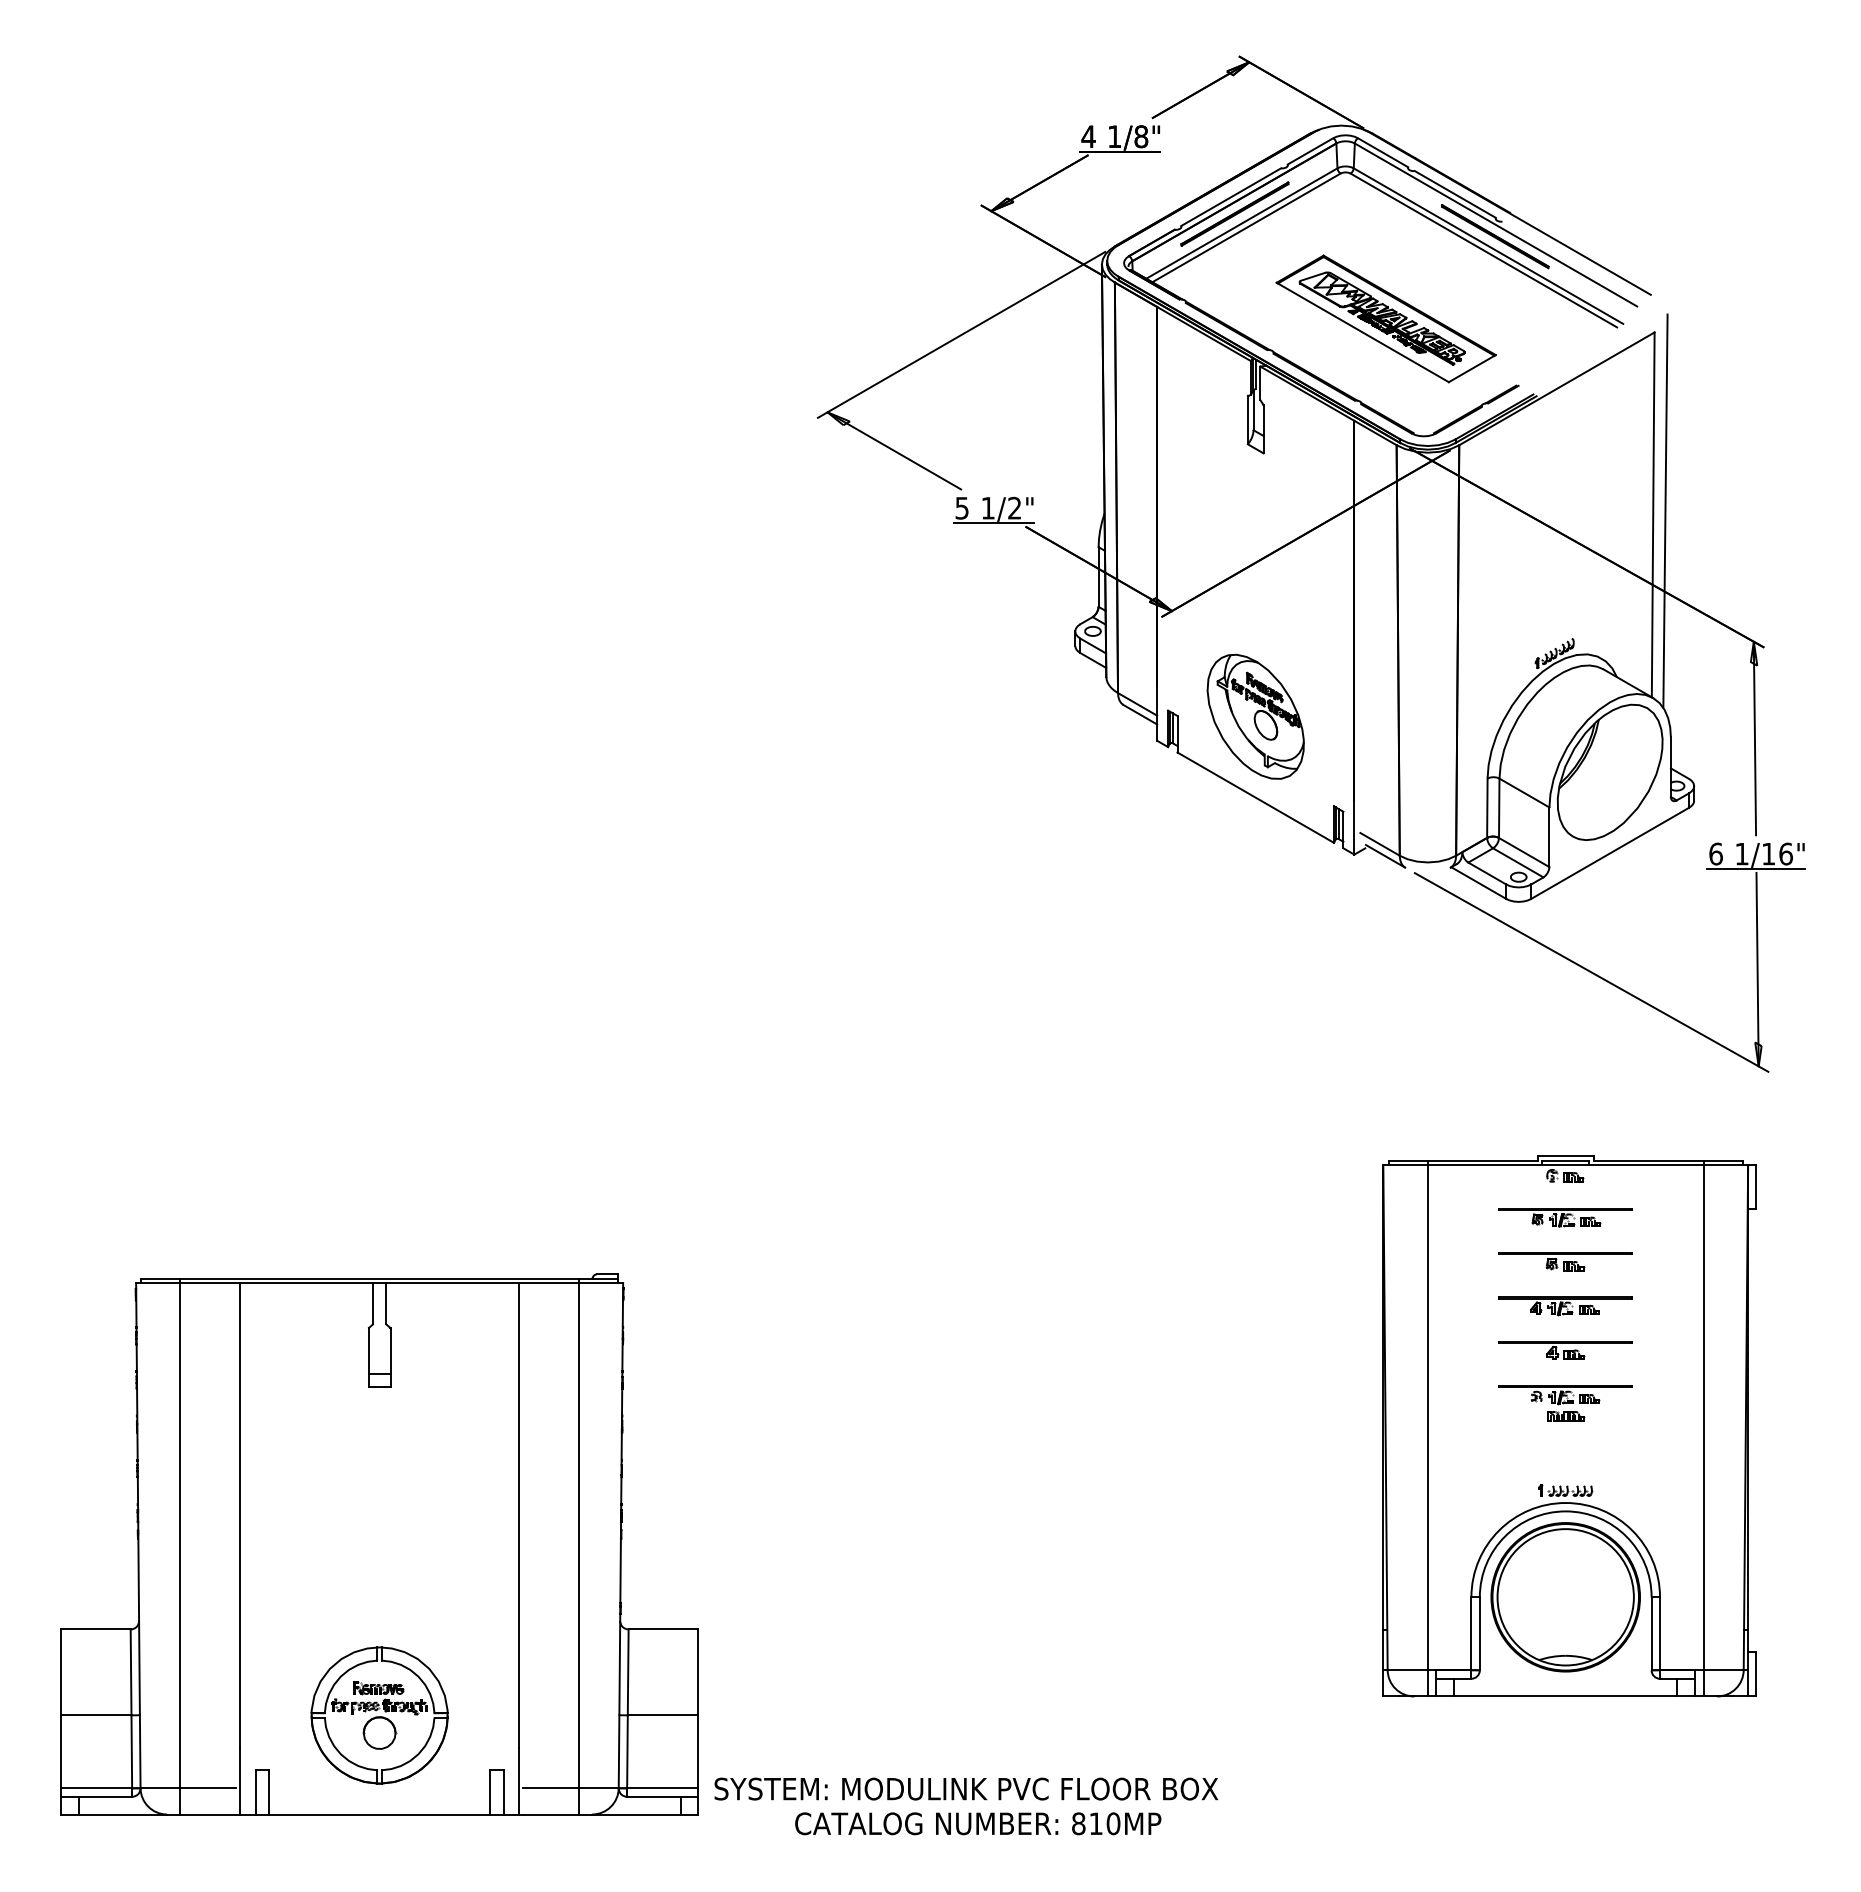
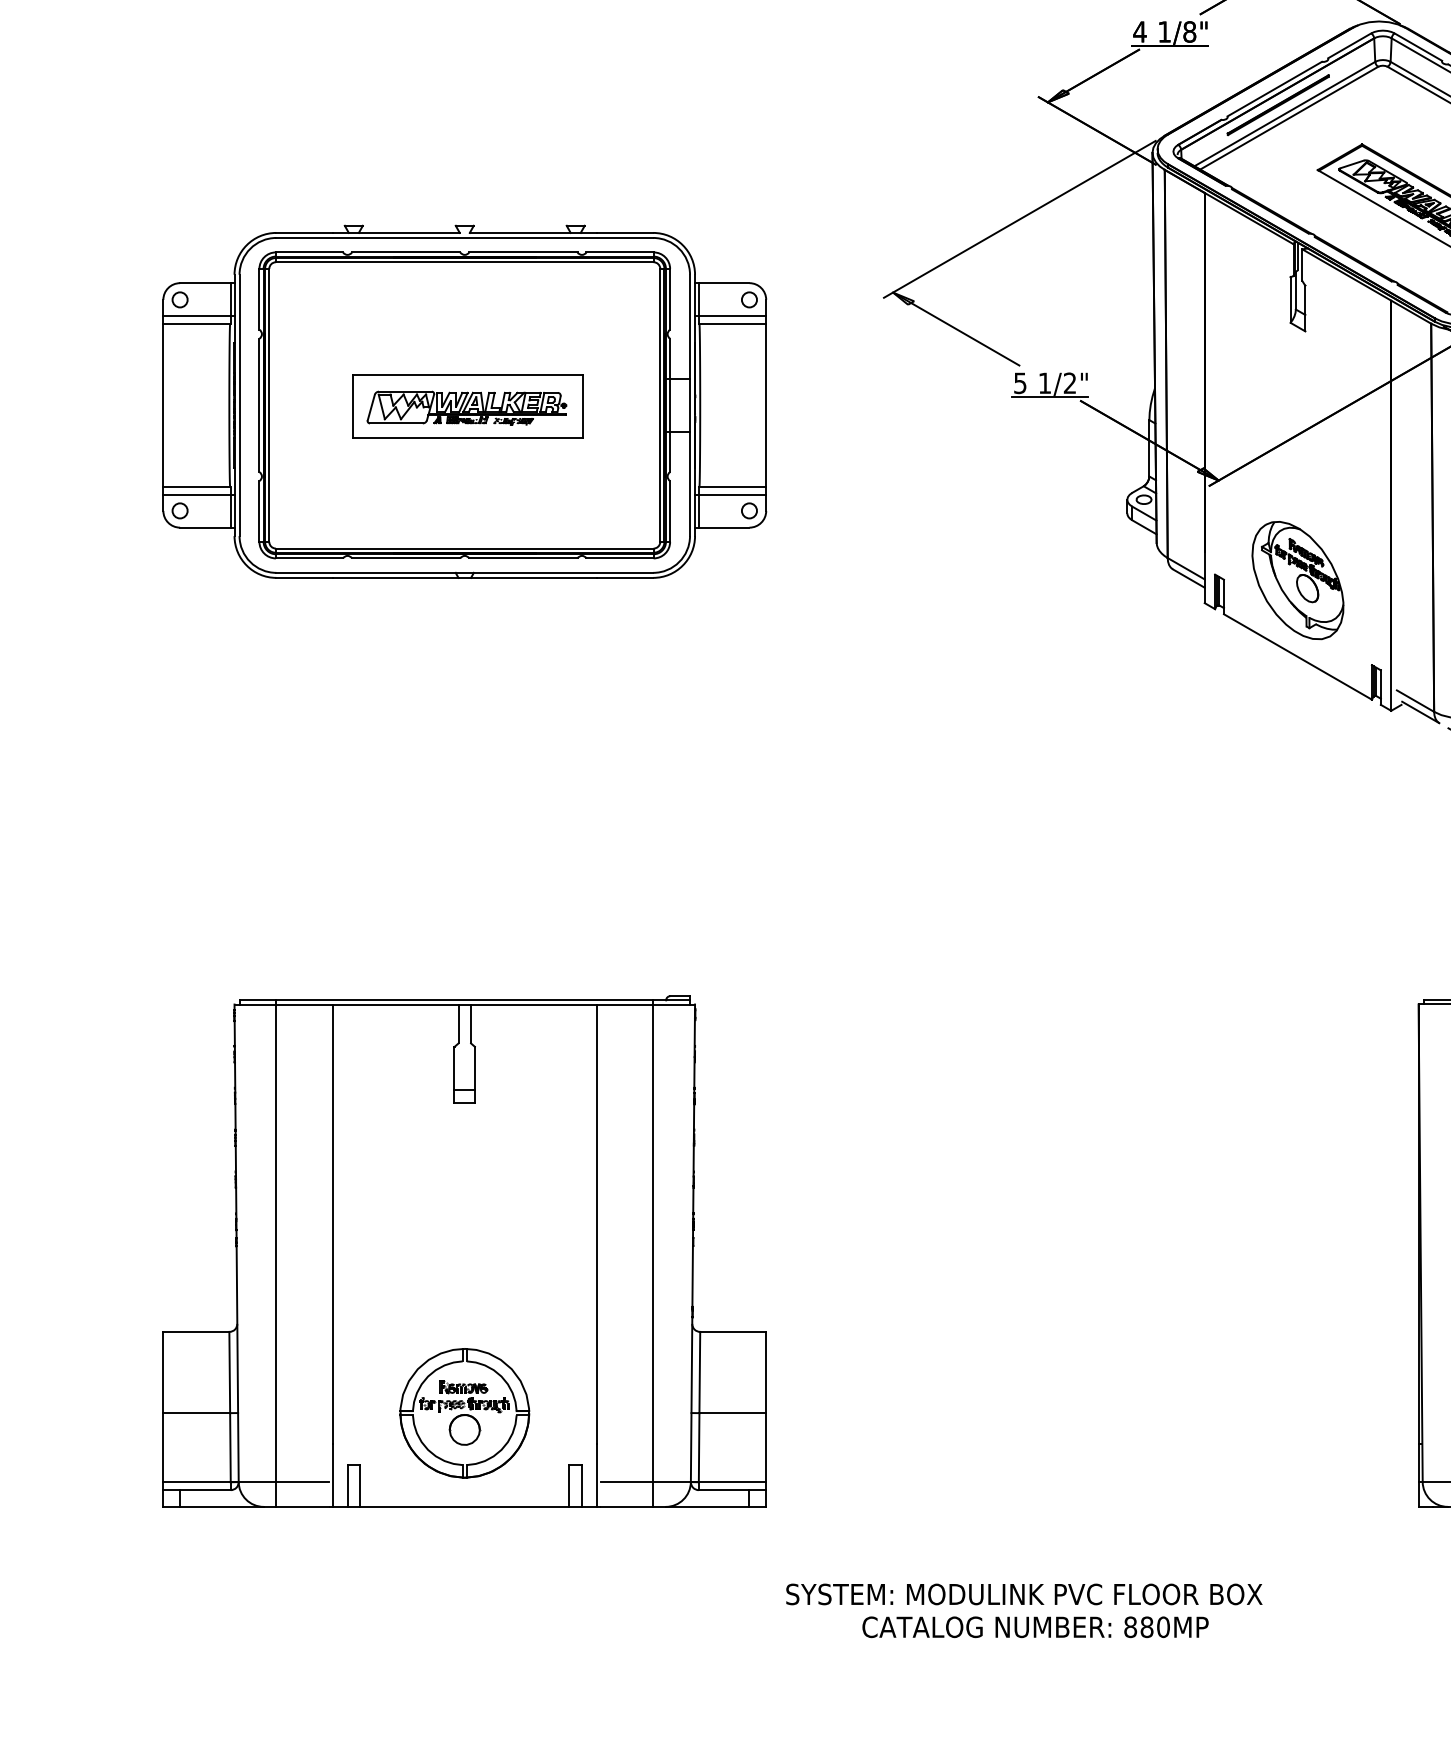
part: (374, 527) -> (464, 401), added
part: (379, 1544) -> (464, 1251), moved
text: (1095, 1823) -> (1146, 1626), 810MP -> 880MP

